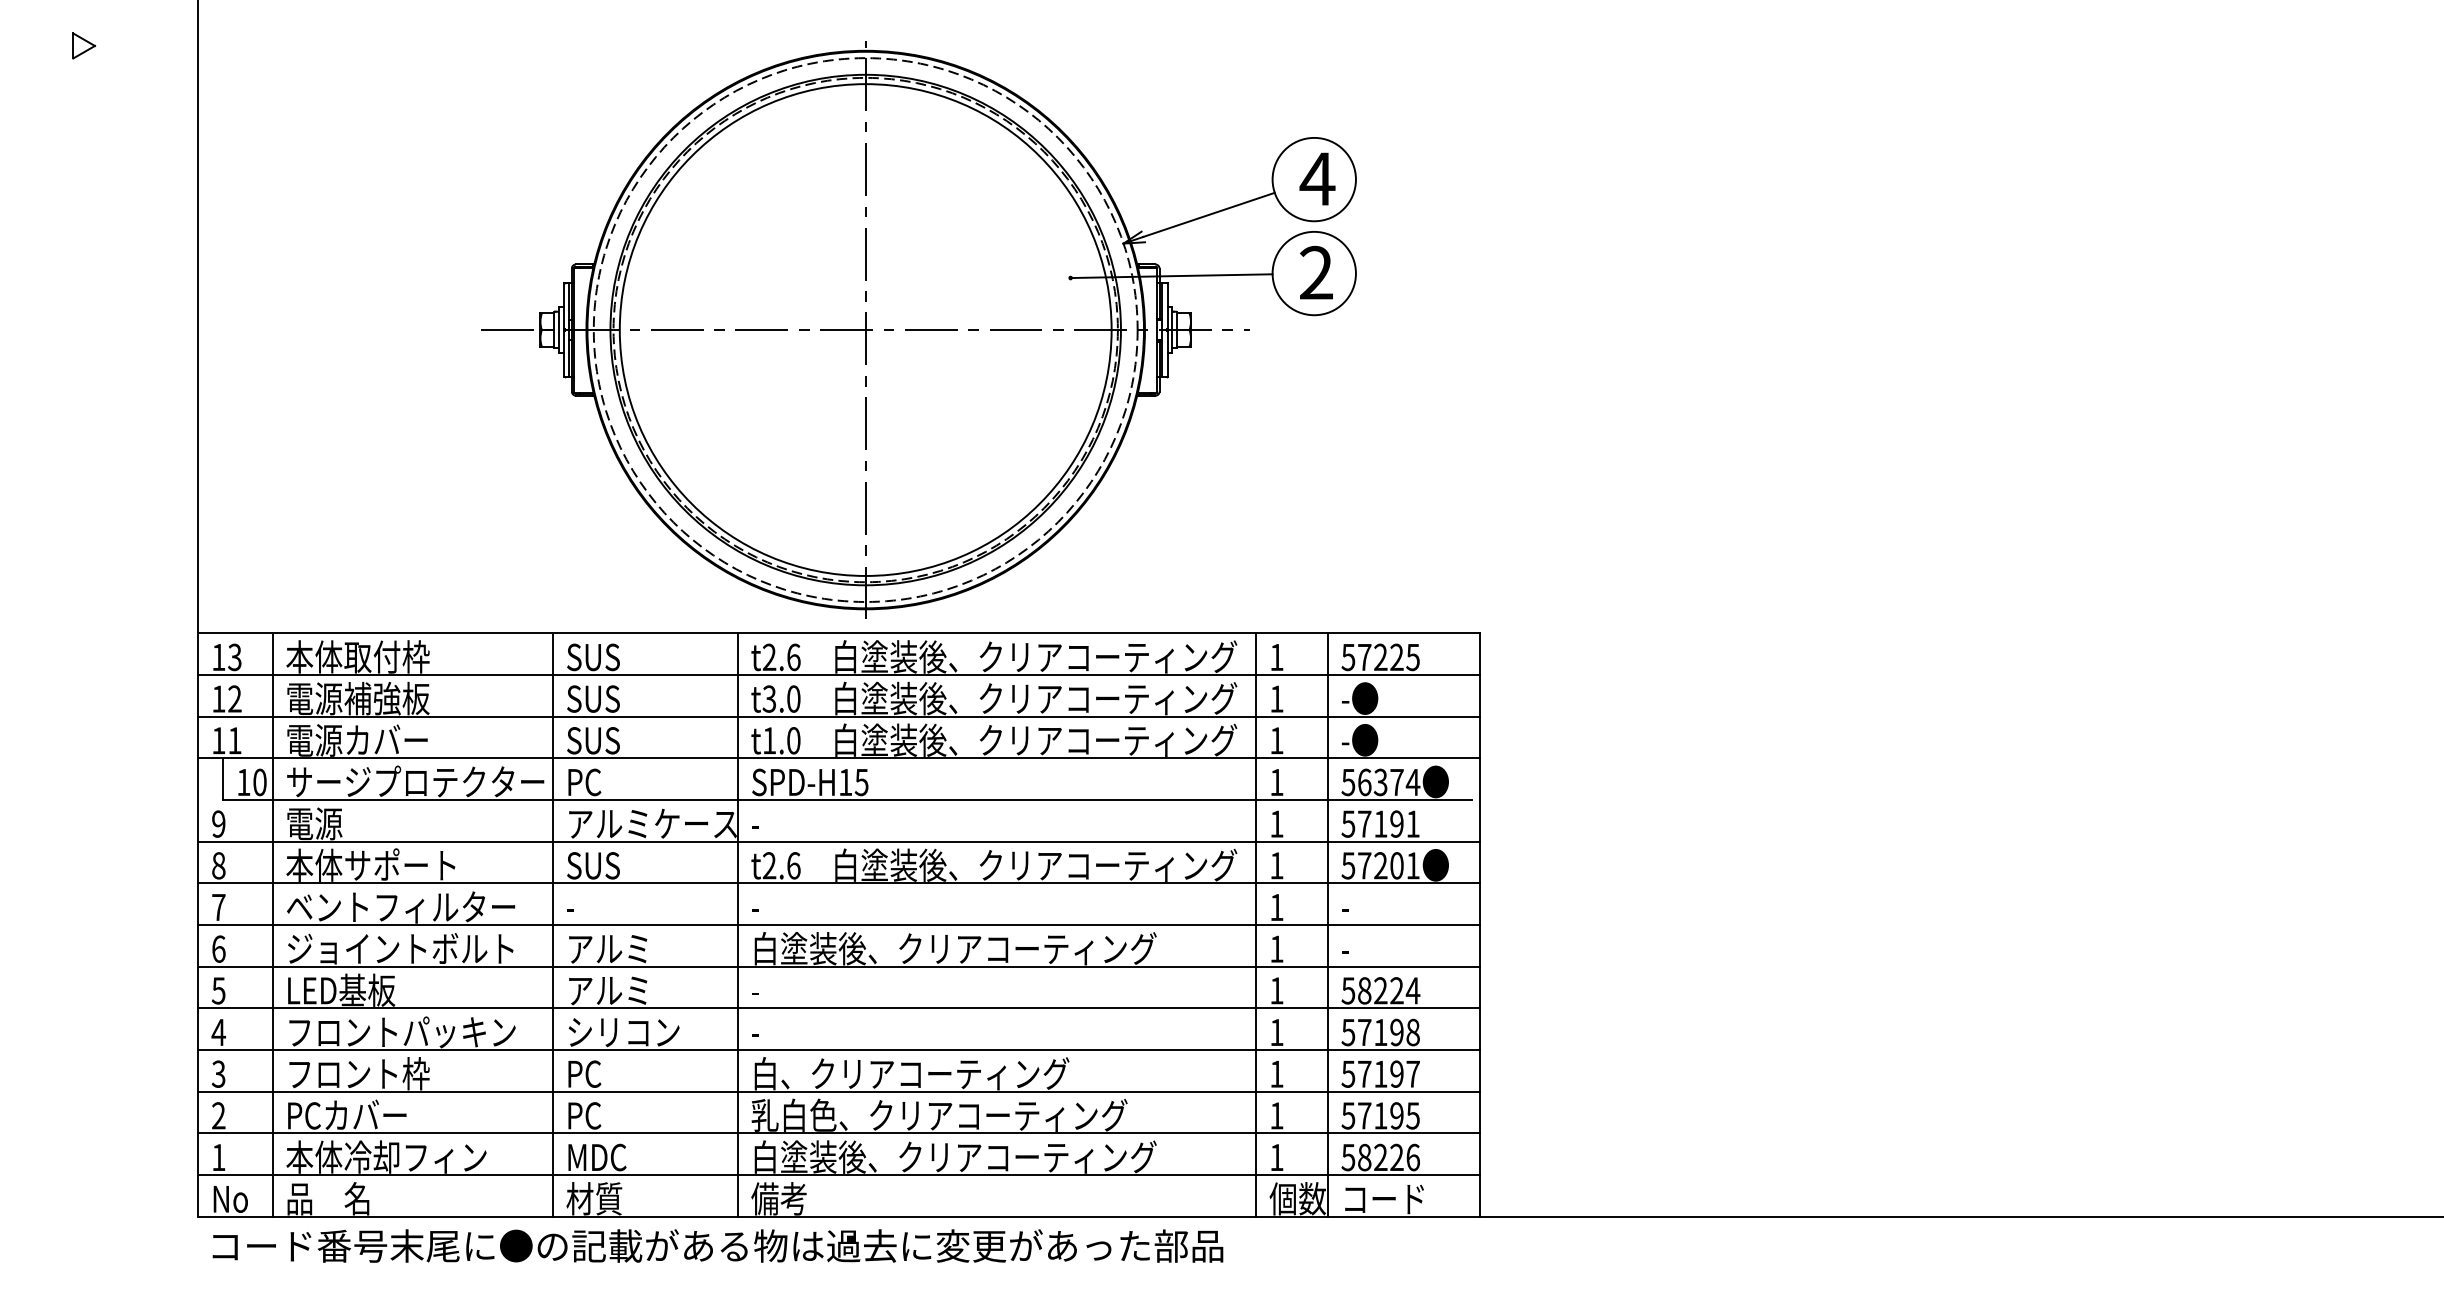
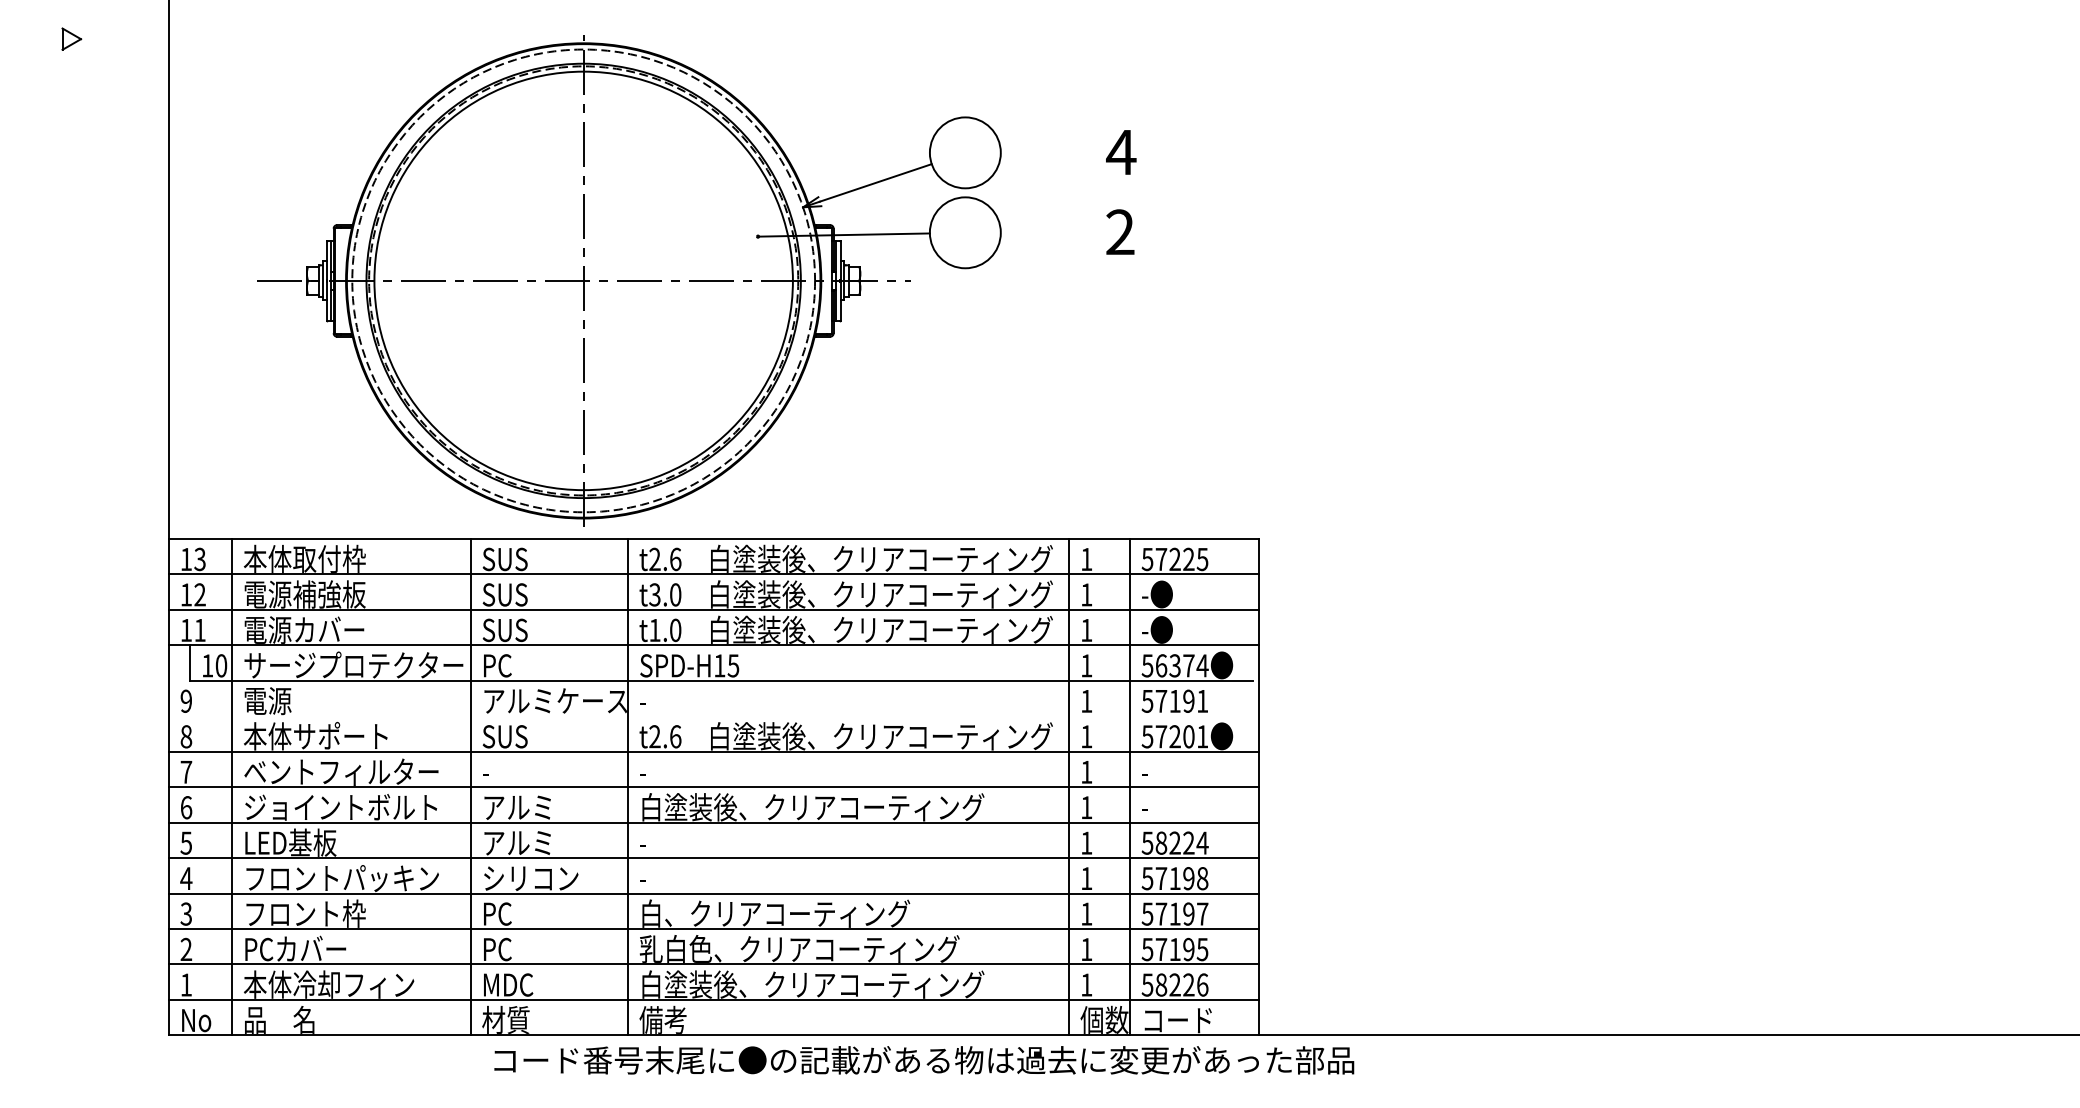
part: (918, 329) -> (628, 280), moved
line: (838, 841) -> (713, 716), removed
text: (717, 1245) -> (923, 1059), moved

